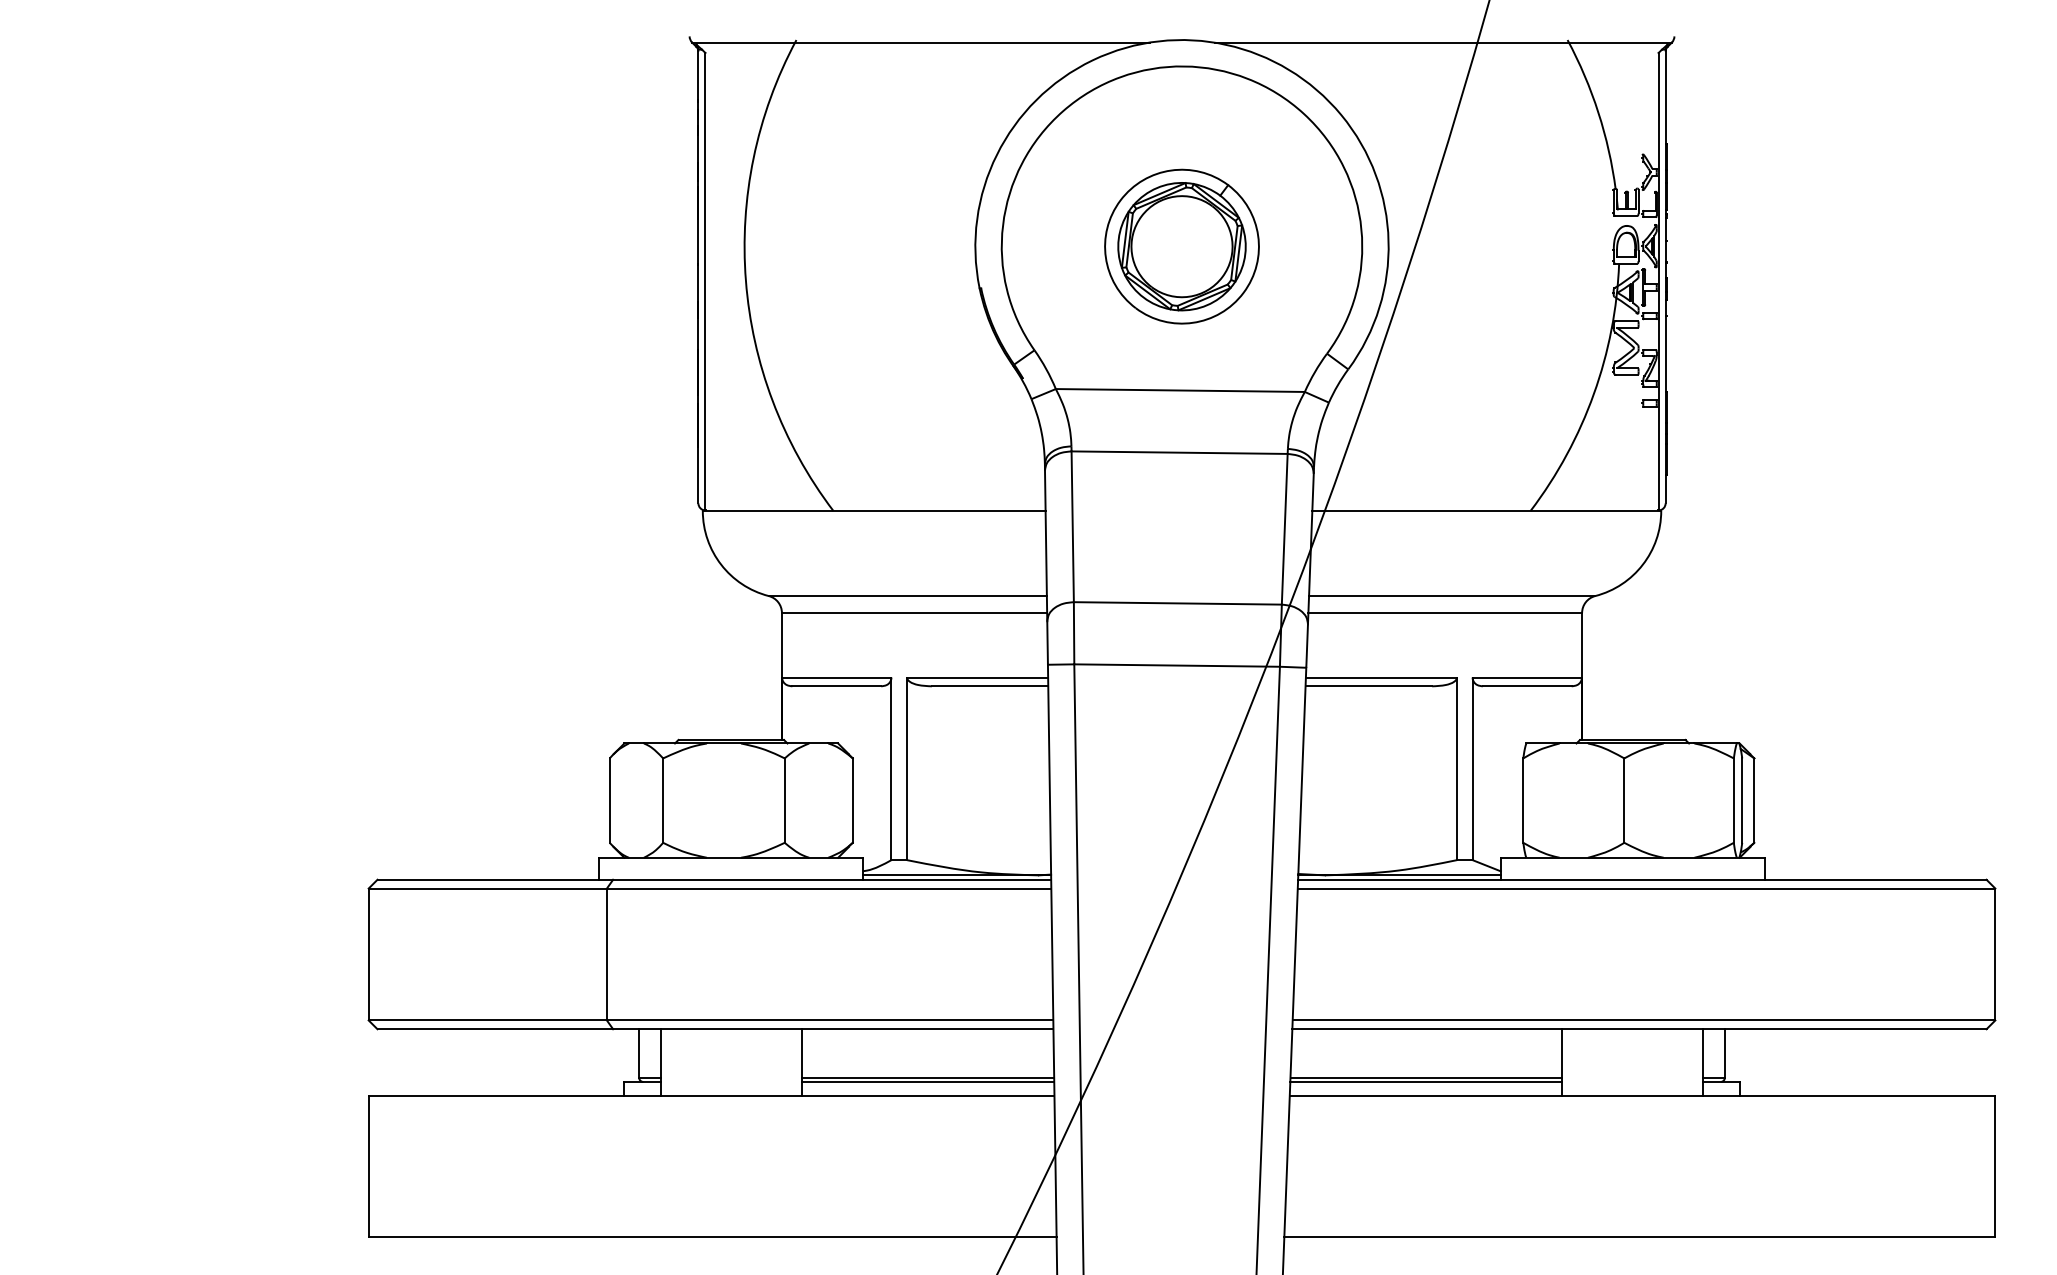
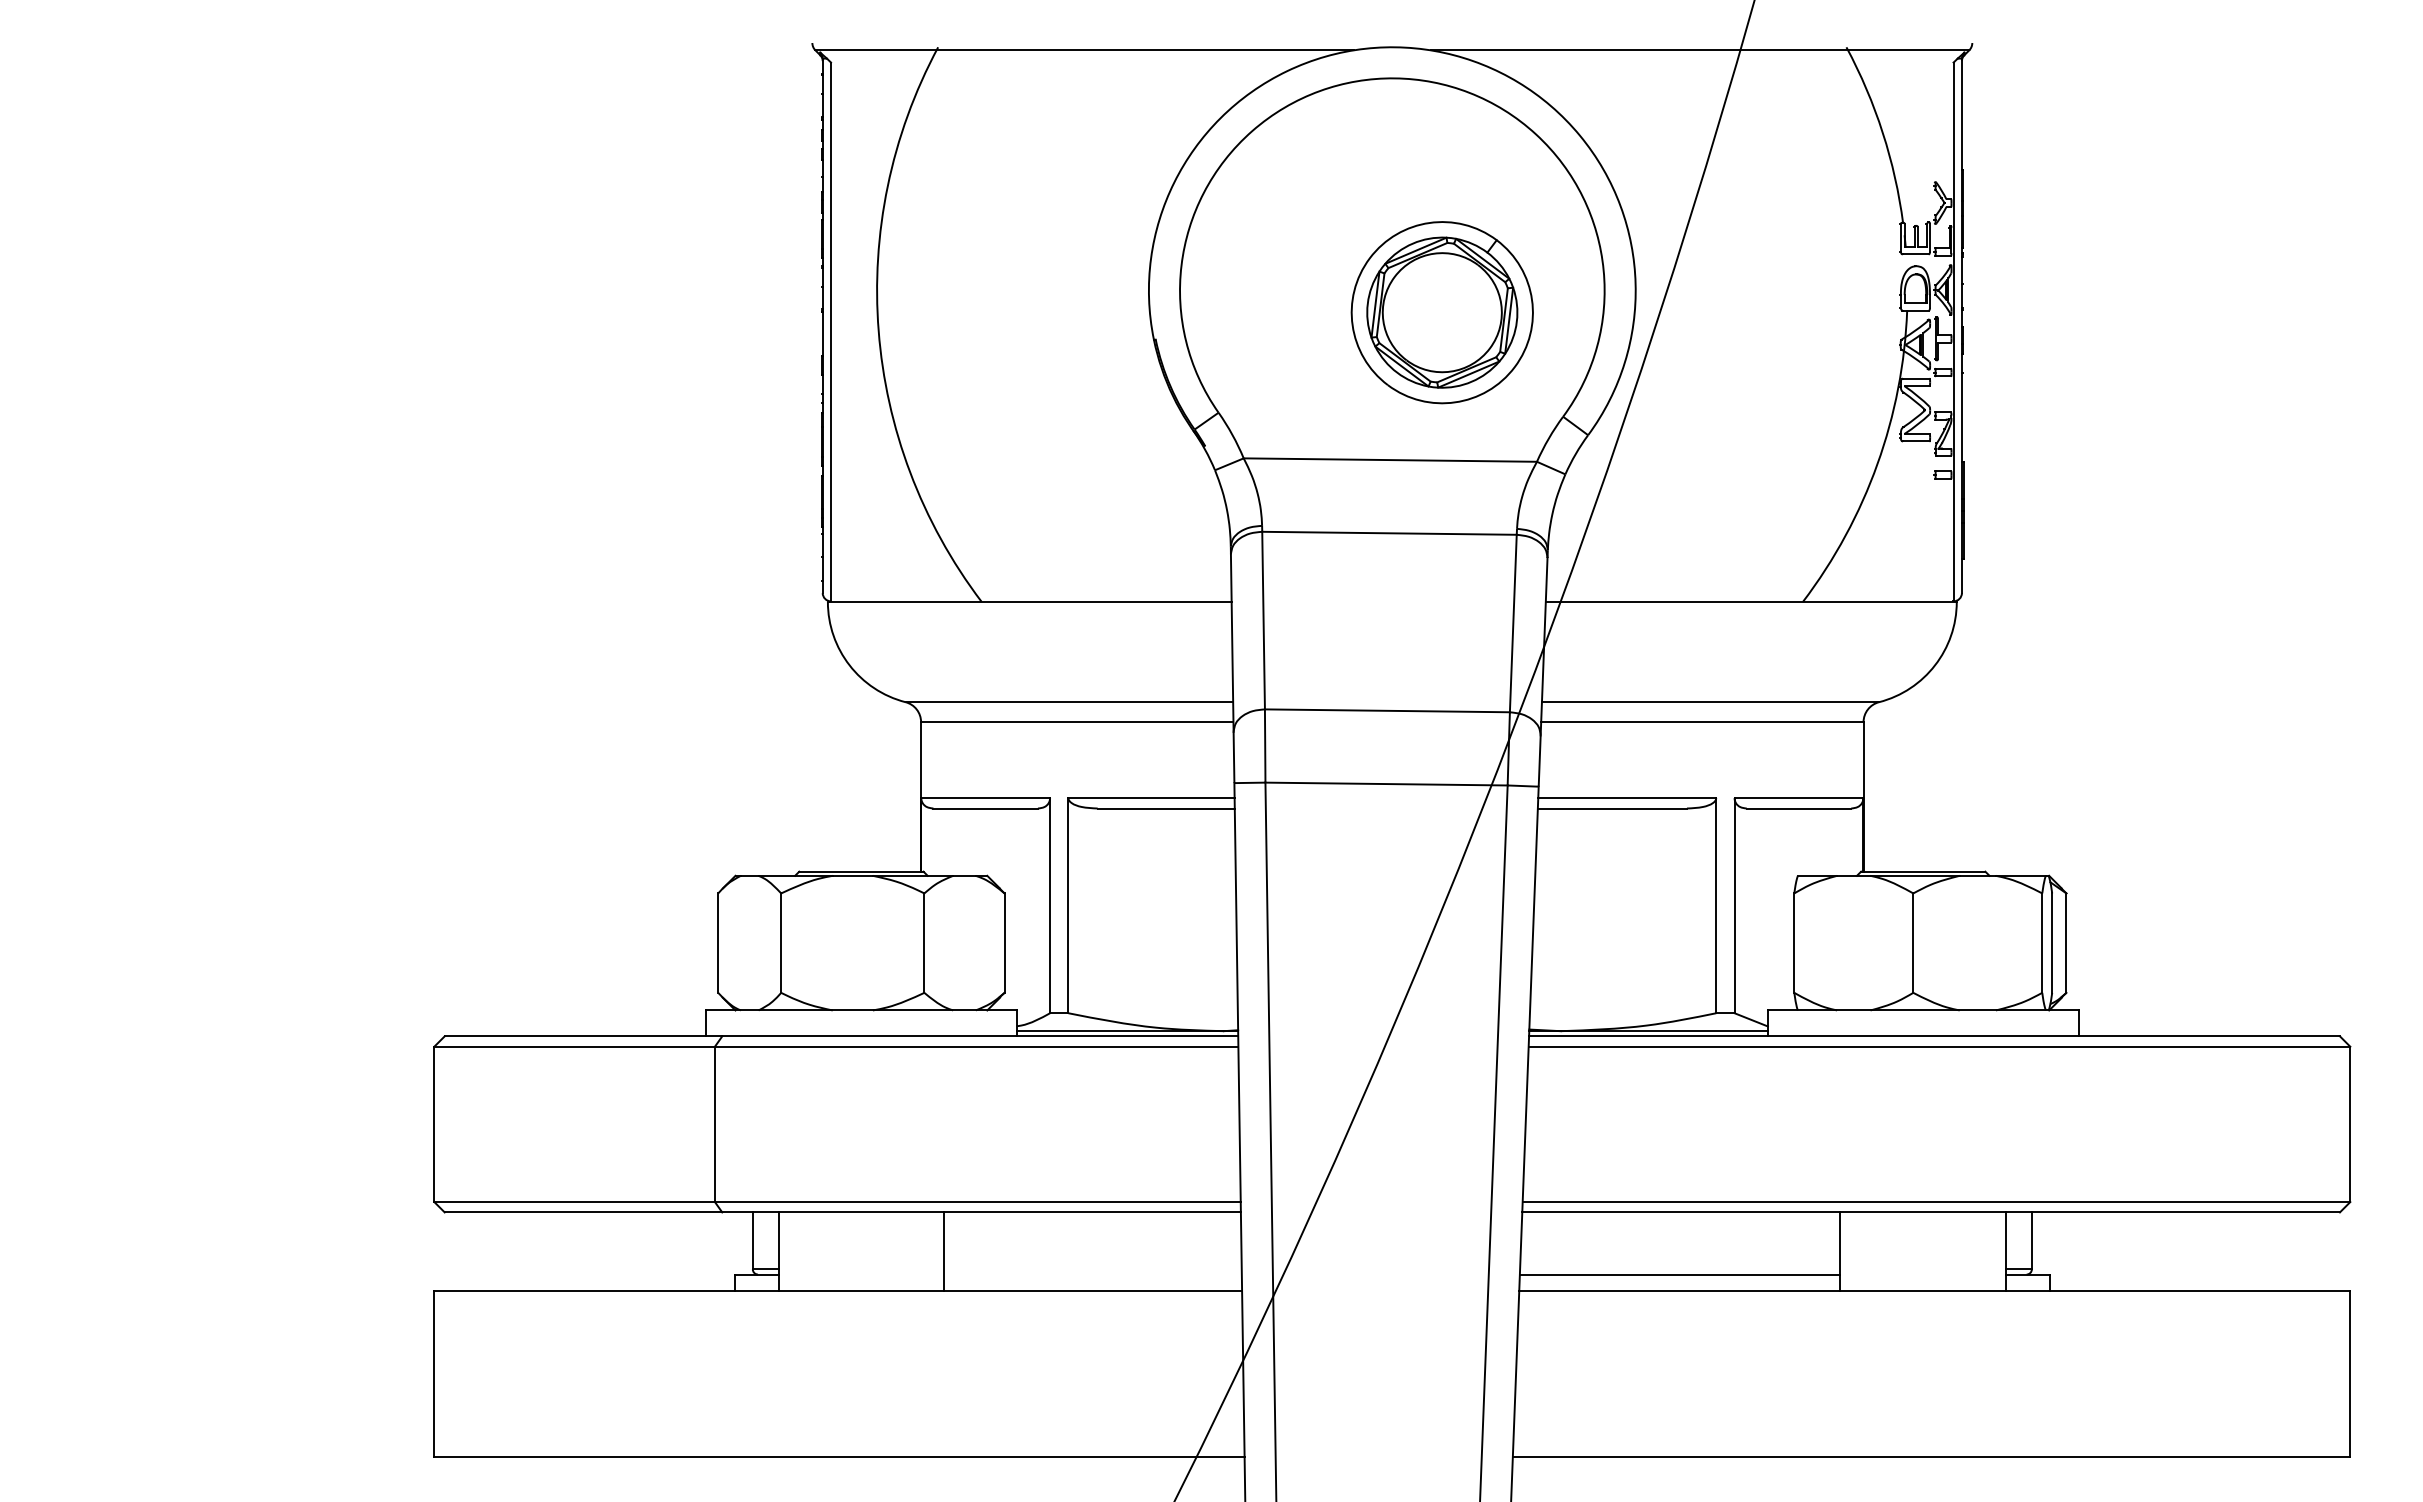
part: (1181, 246) -> (1441, 312), moved
line: (927, 1077) -> (1092, 1269), removed
line: (1426, 1077) -> (1680, 1269), removed
line: (927, 1081) -> (1092, 1274), removed

